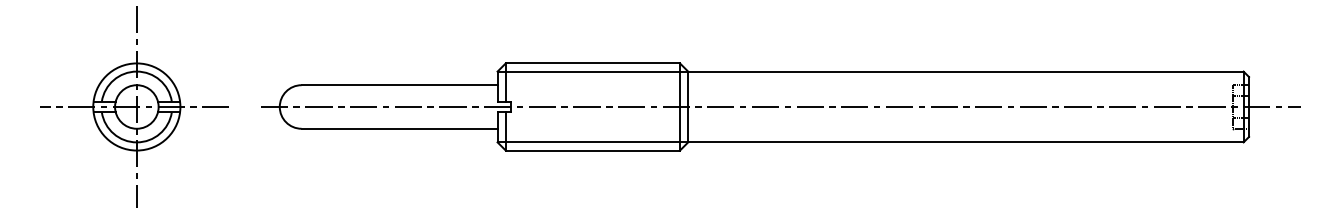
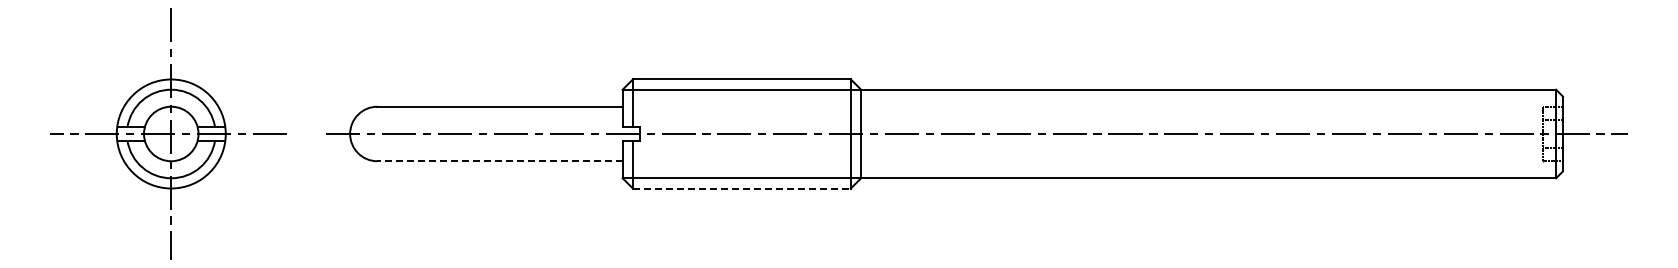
line: (399, 128) -> (500, 161), solid -> dashed
line: (593, 150) -> (742, 188), solid -> dashed

